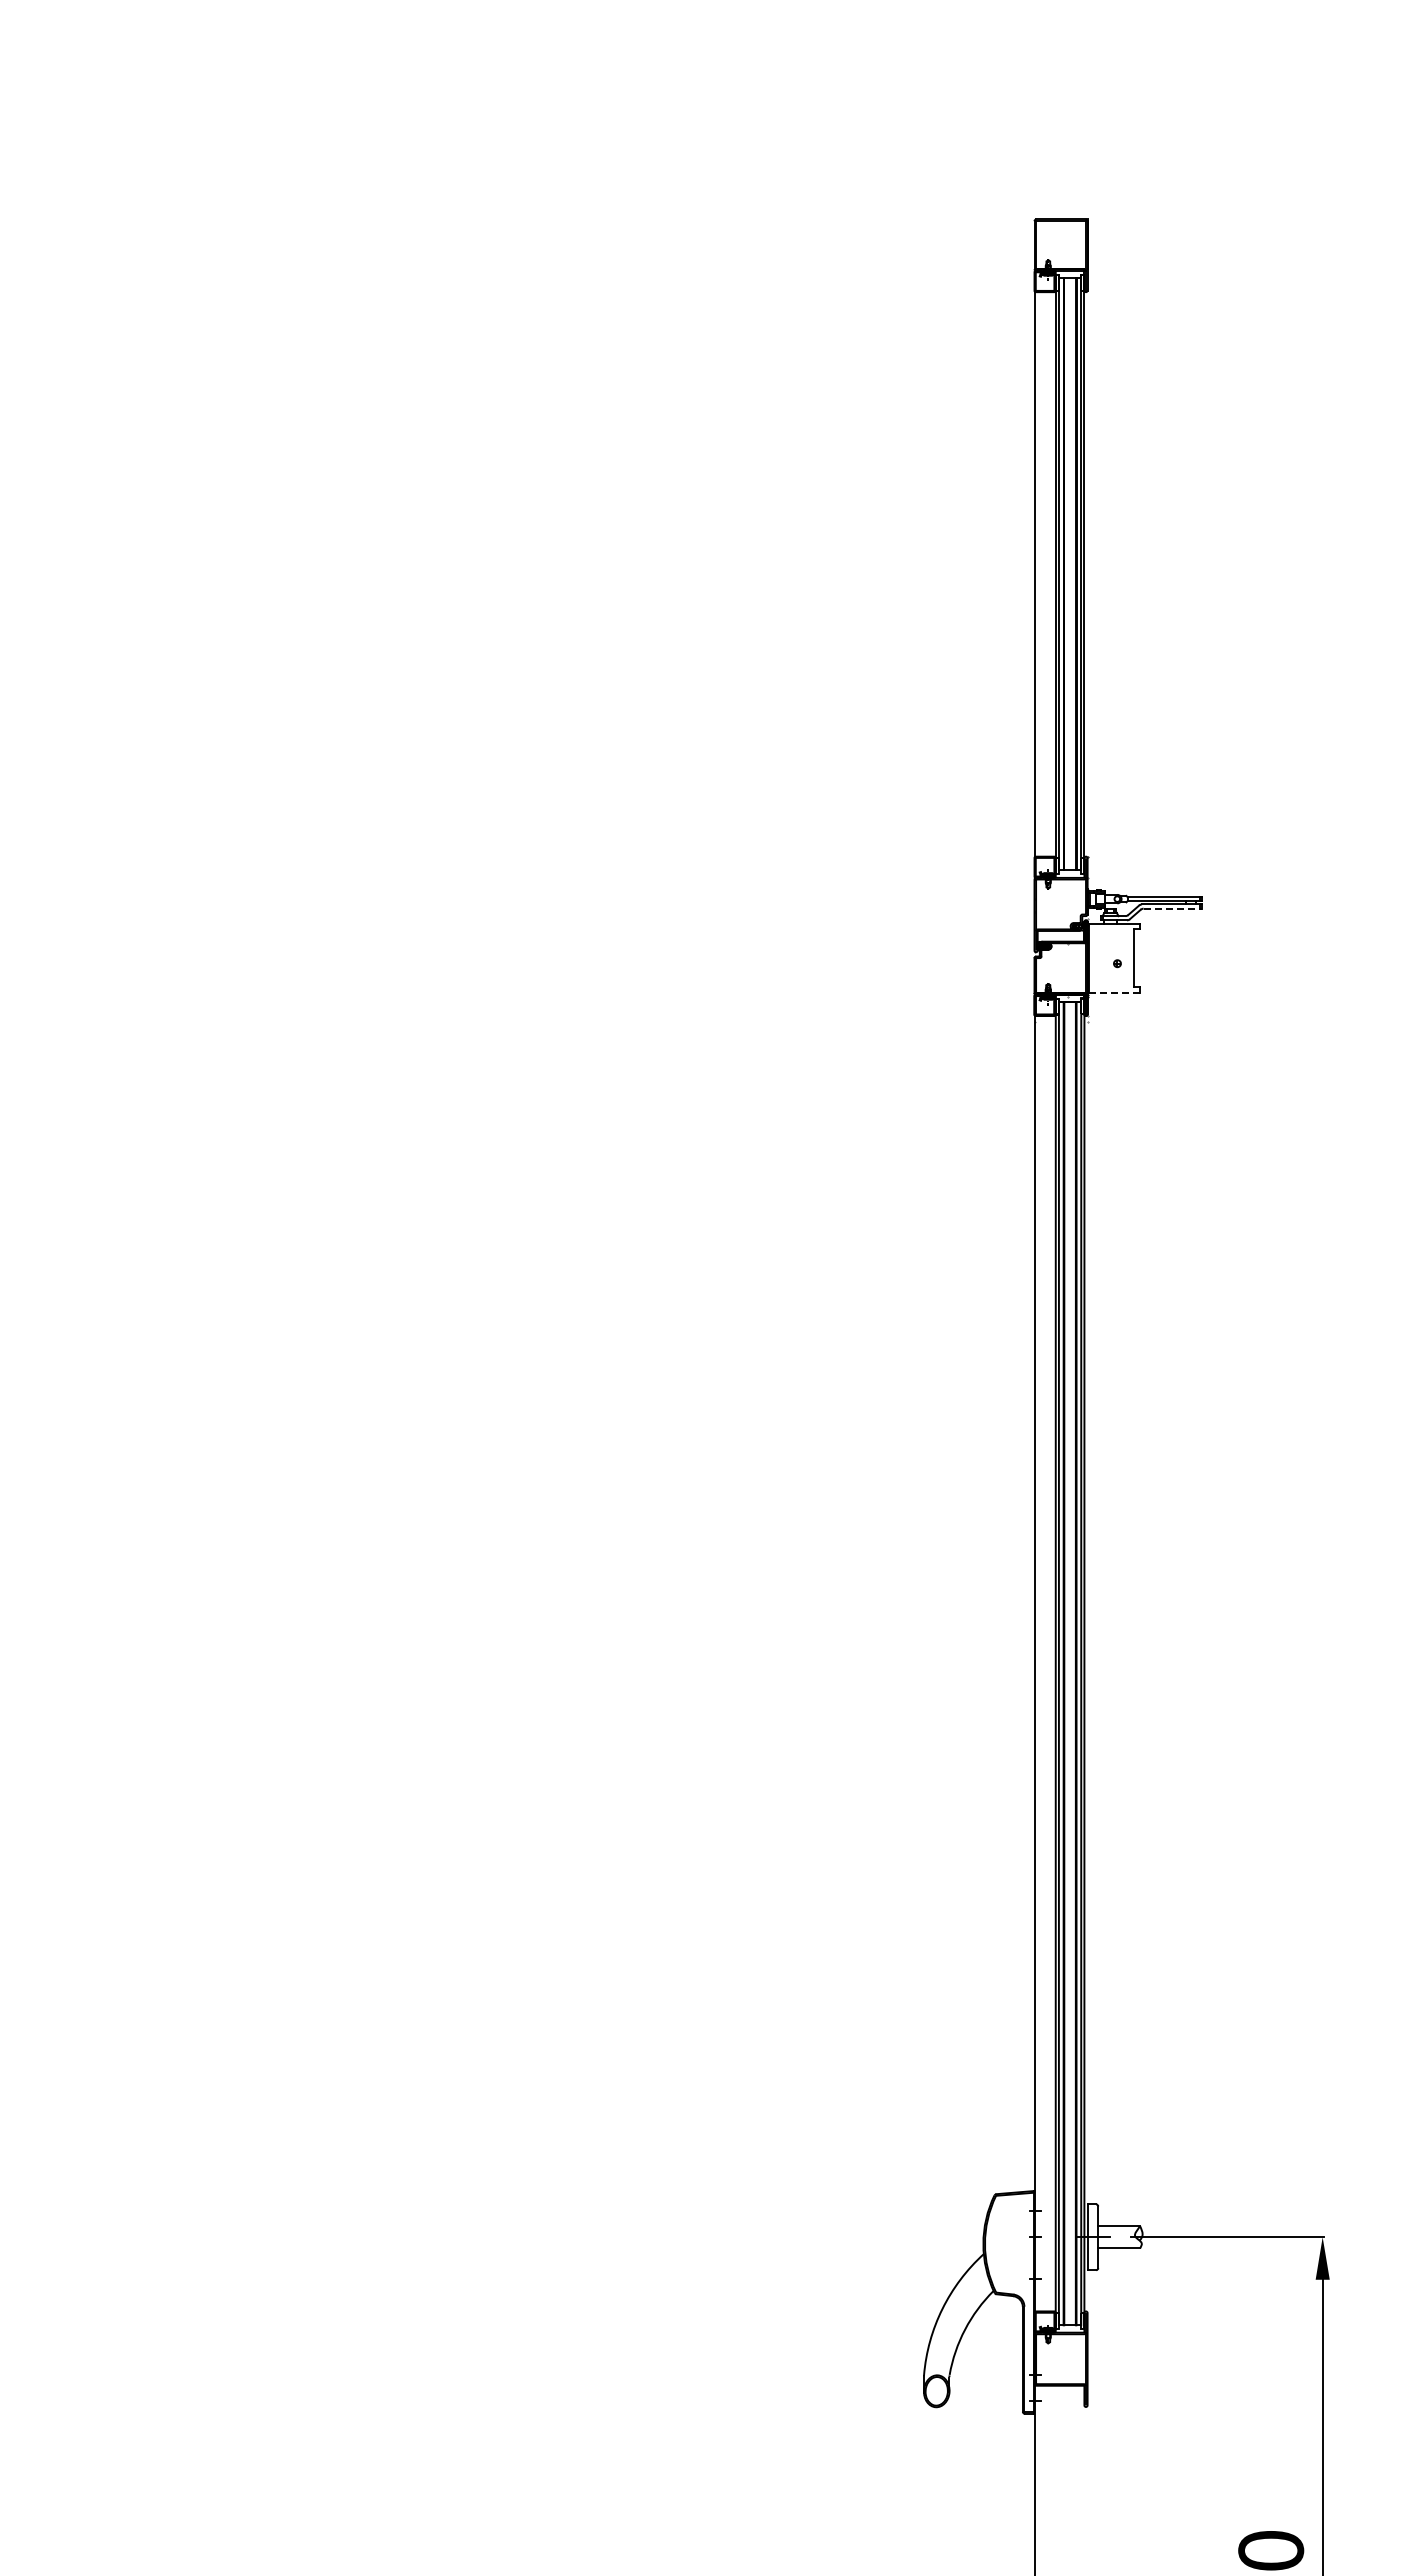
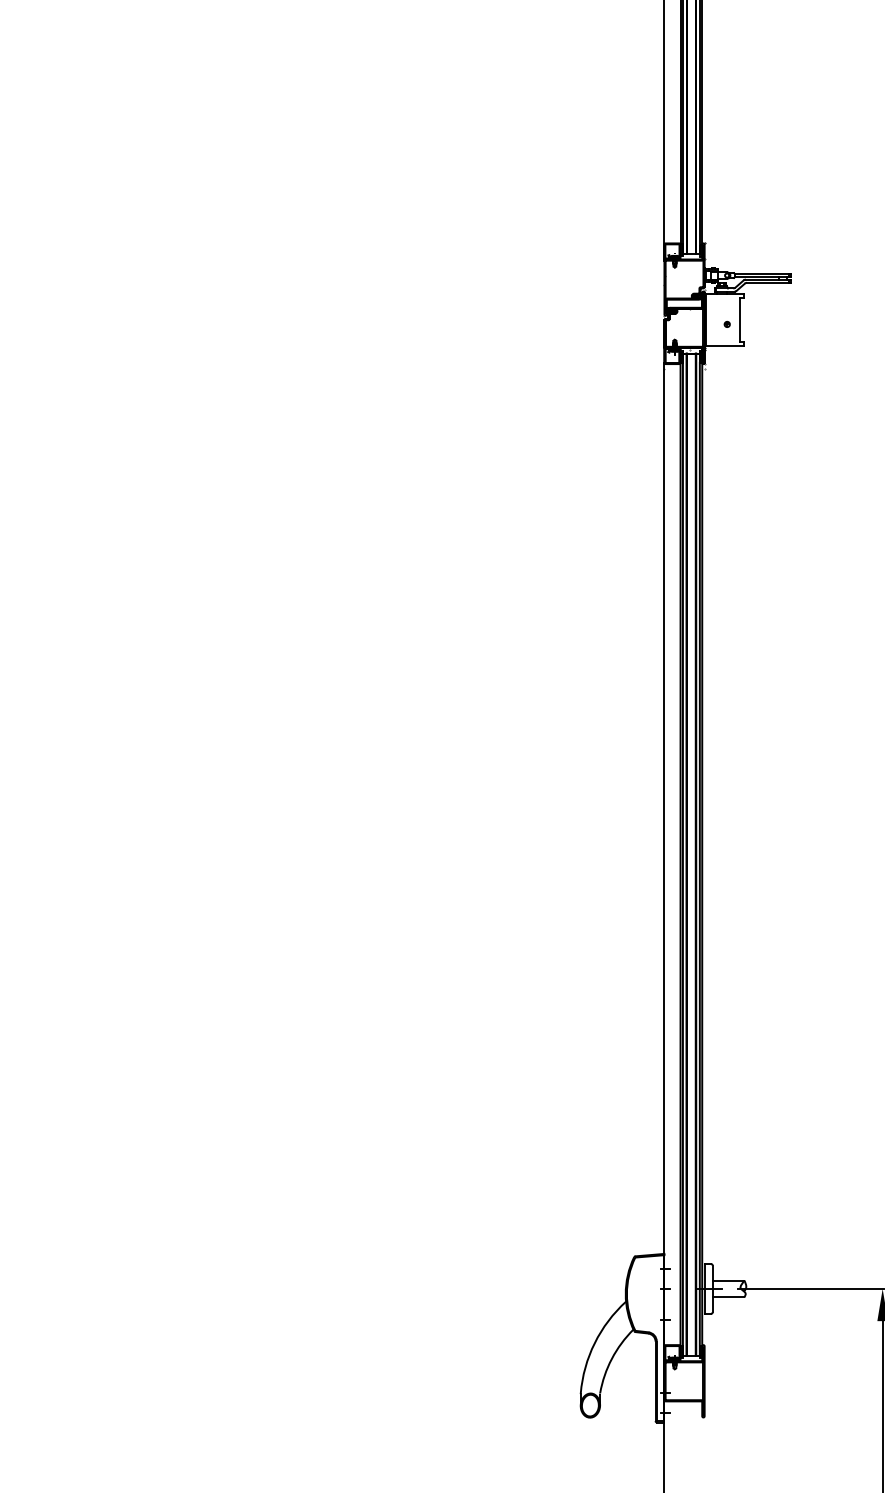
line: (1173, 908) -> (769, 282), dashed -> solid
line: (1114, 992) -> (725, 346), dashed -> solid

